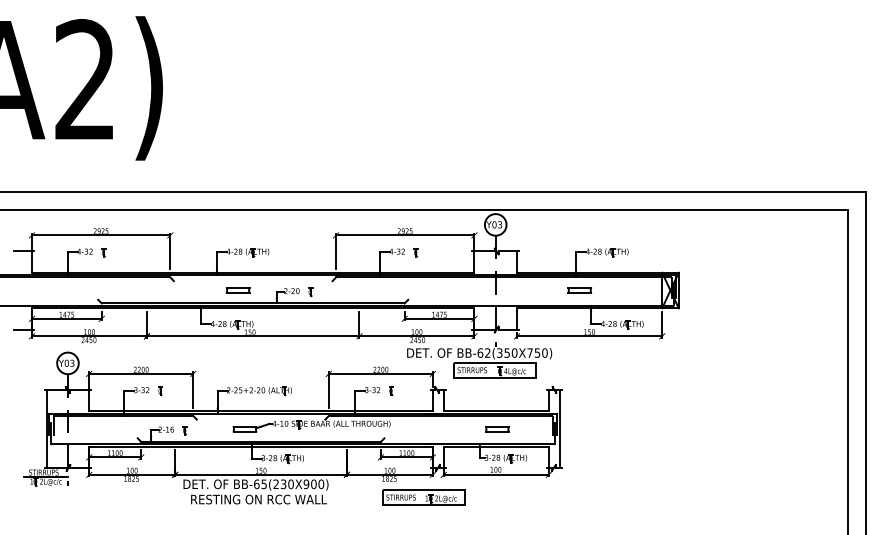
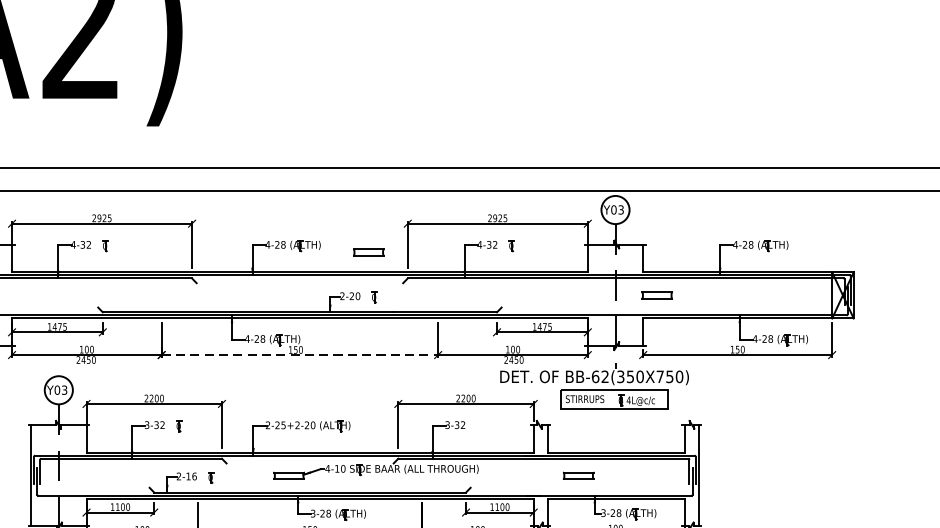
part: (237, 290) -> (367, 252), moved
part: (579, 290) -> (656, 295), moved
line: (253, 336) -> (300, 355), solid -> dashed
part: (391, 391) -> (479, 426), removed
part: (497, 429) -> (578, 476), moved

